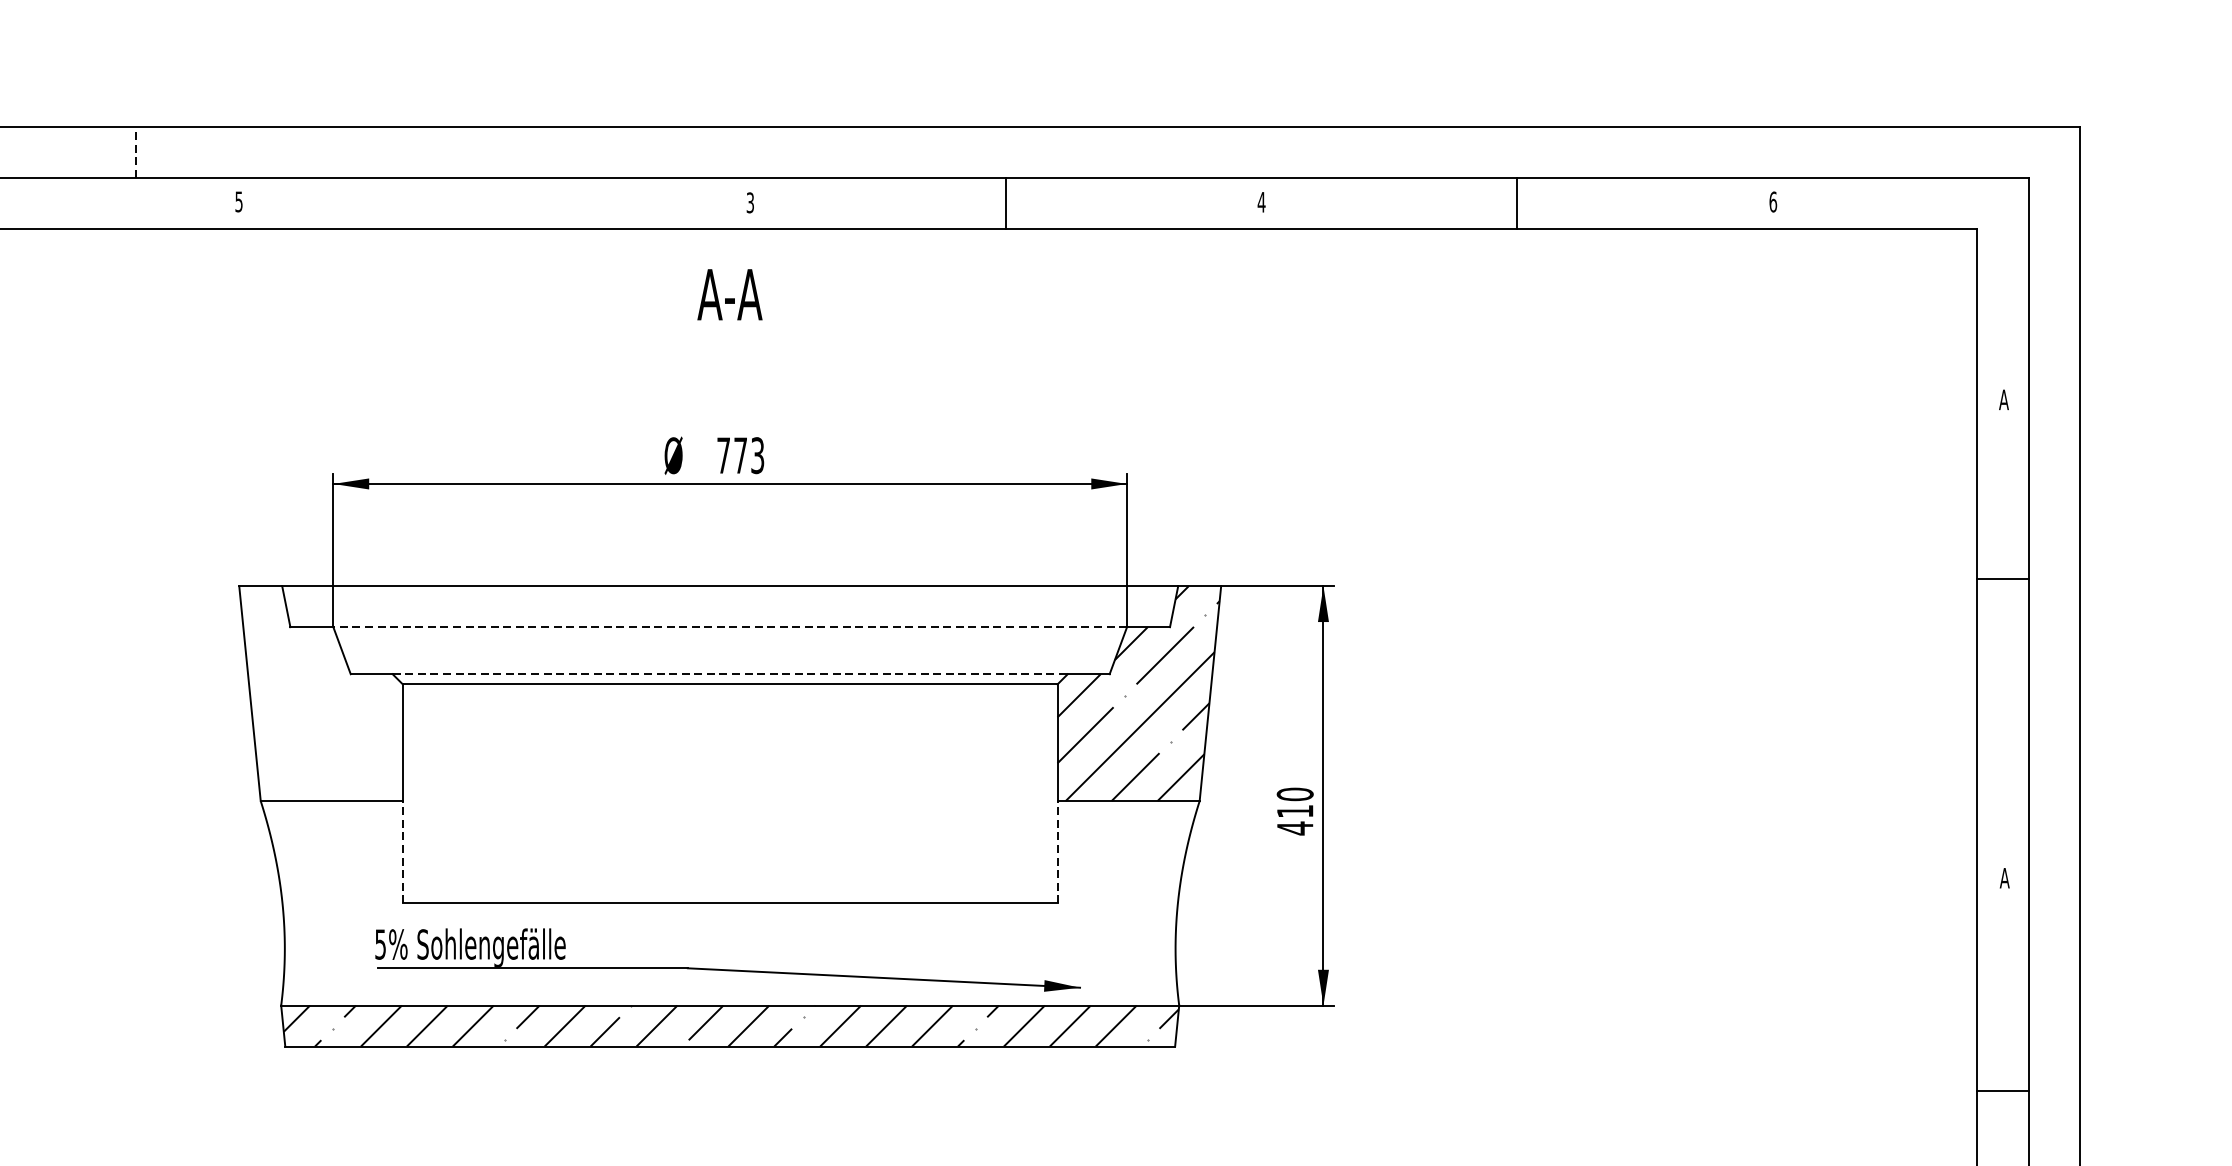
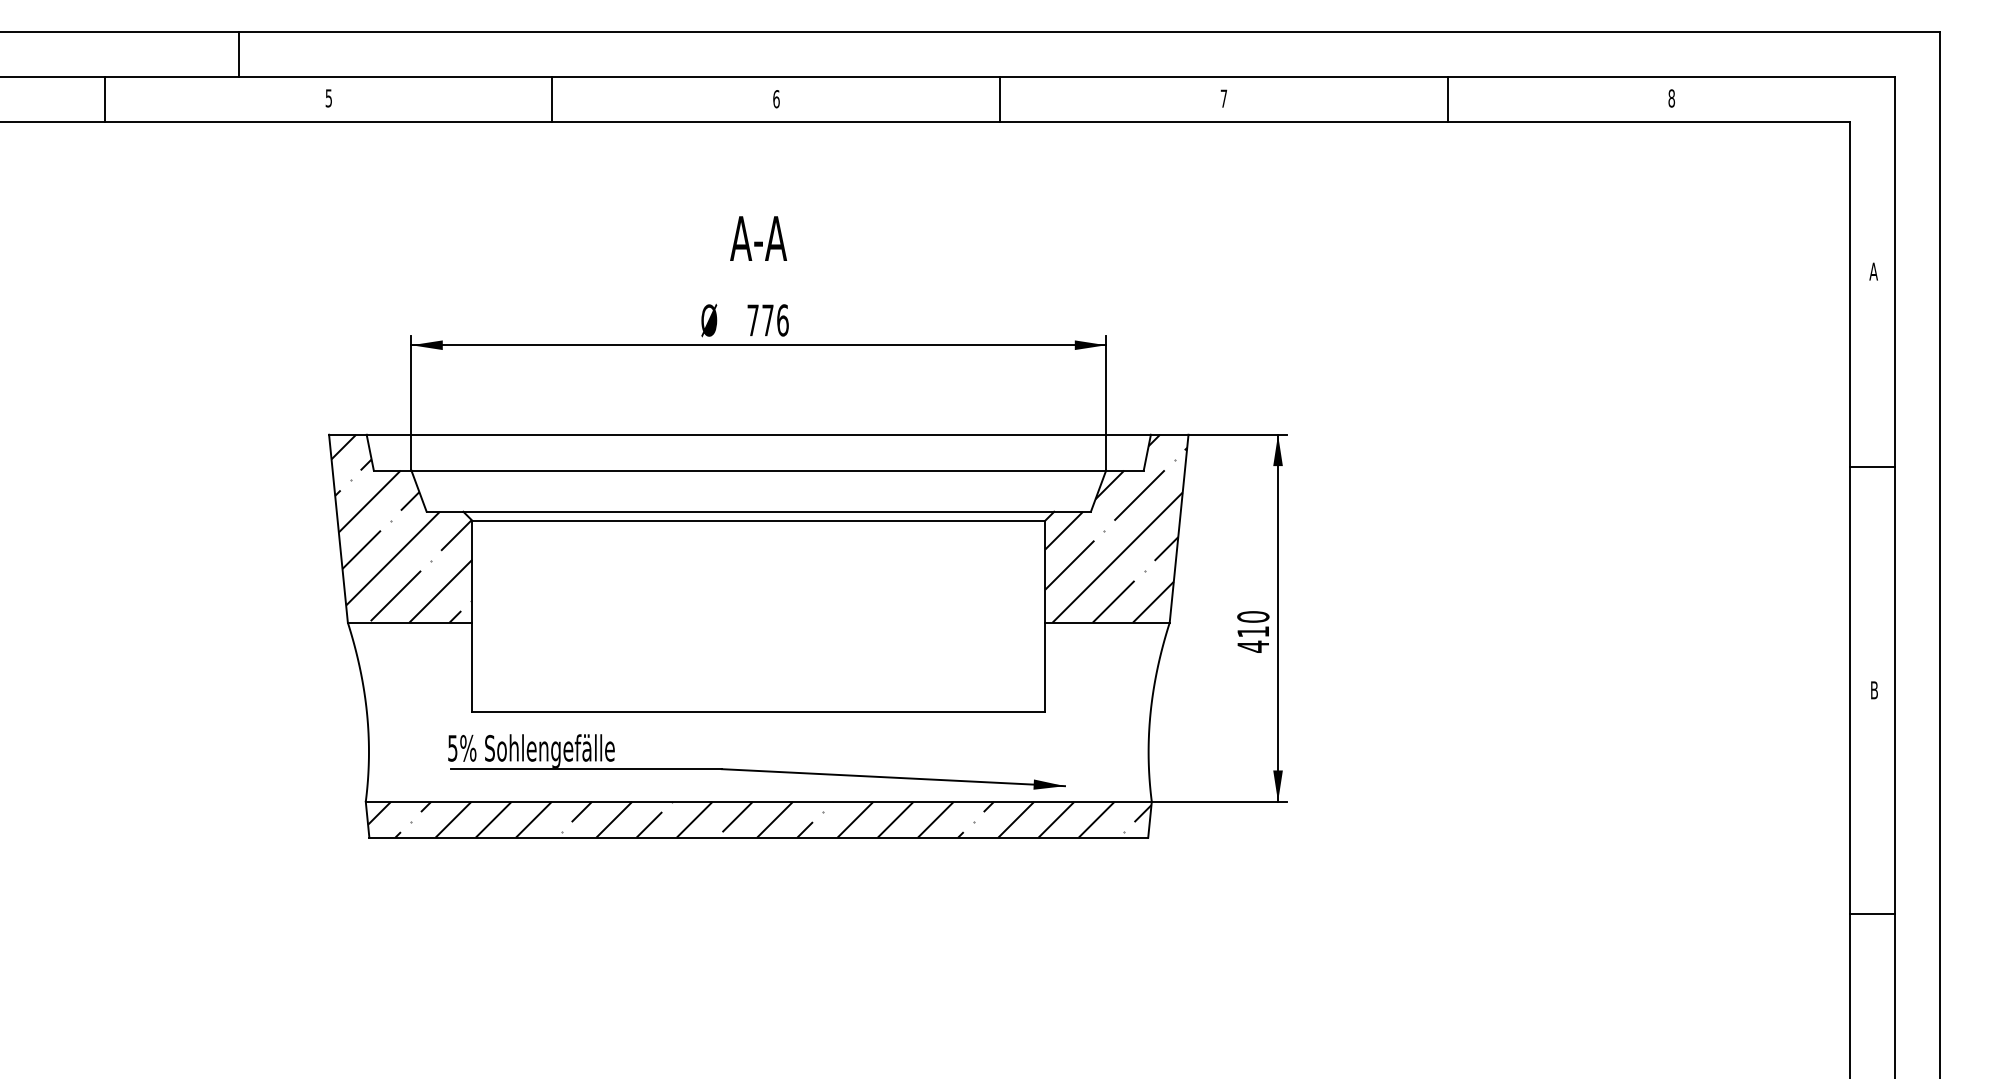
line: (136, 151) -> (239, 54), dashed -> solid
text: (1261, 202) -> (1223, 98), 4 -> 7
text: (1772, 202) -> (1671, 98), 6 -> 8
line: (494, 203) -> (552, 99), added
text: (750, 203) -> (776, 99), 3 -> 6
text: (729, 294) -> (758, 238), moved
text: (757, 455) -> (782, 320), 773 -> 776
line: (2002, 579) -> (1872, 466), moved
line: (729, 627) -> (758, 470), dashed -> solid
line: (731, 673) -> (759, 511), dashed -> solid
hatch: (321, 693) -> (401, 528), added
line: (403, 852) -> (472, 667), dashed -> solid
line: (1057, 852) -> (1045, 667), dashed -> solid
text: (2004, 878) -> (1874, 690), A -> B
line: (2002, 1090) -> (1872, 914), moved

